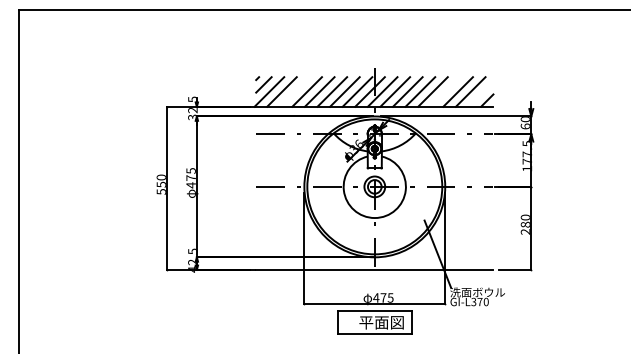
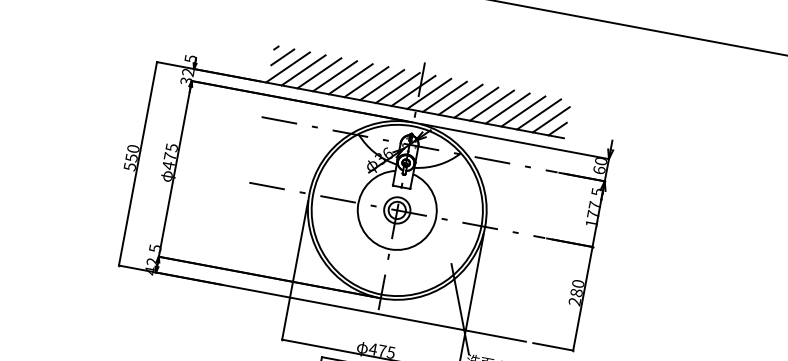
line: (294, 91) -> (319, 72), added
line: (445, 91) -> (507, 107), added
line: (480, 93) -> (550, 118), added

